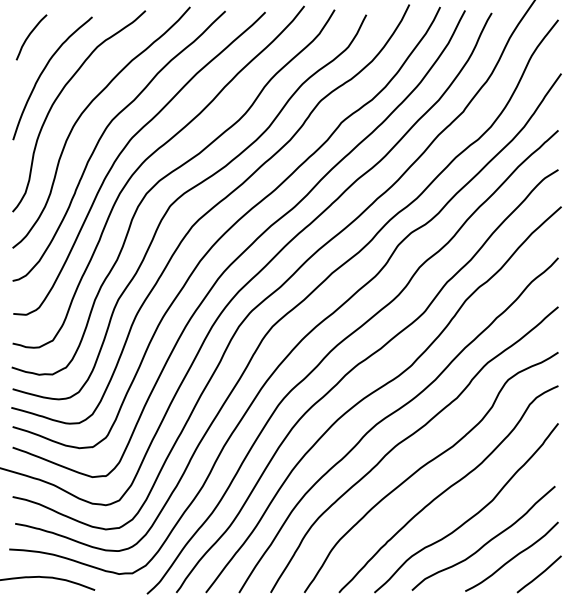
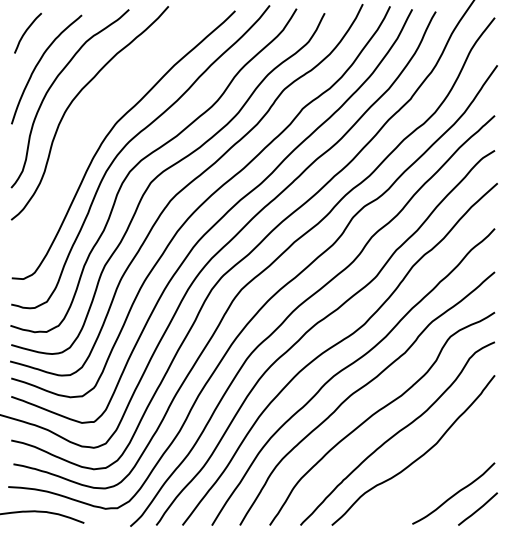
curve: (102, 138) -> (90, 122), removed
curve: (487, 540) -> (432, 479), removed

